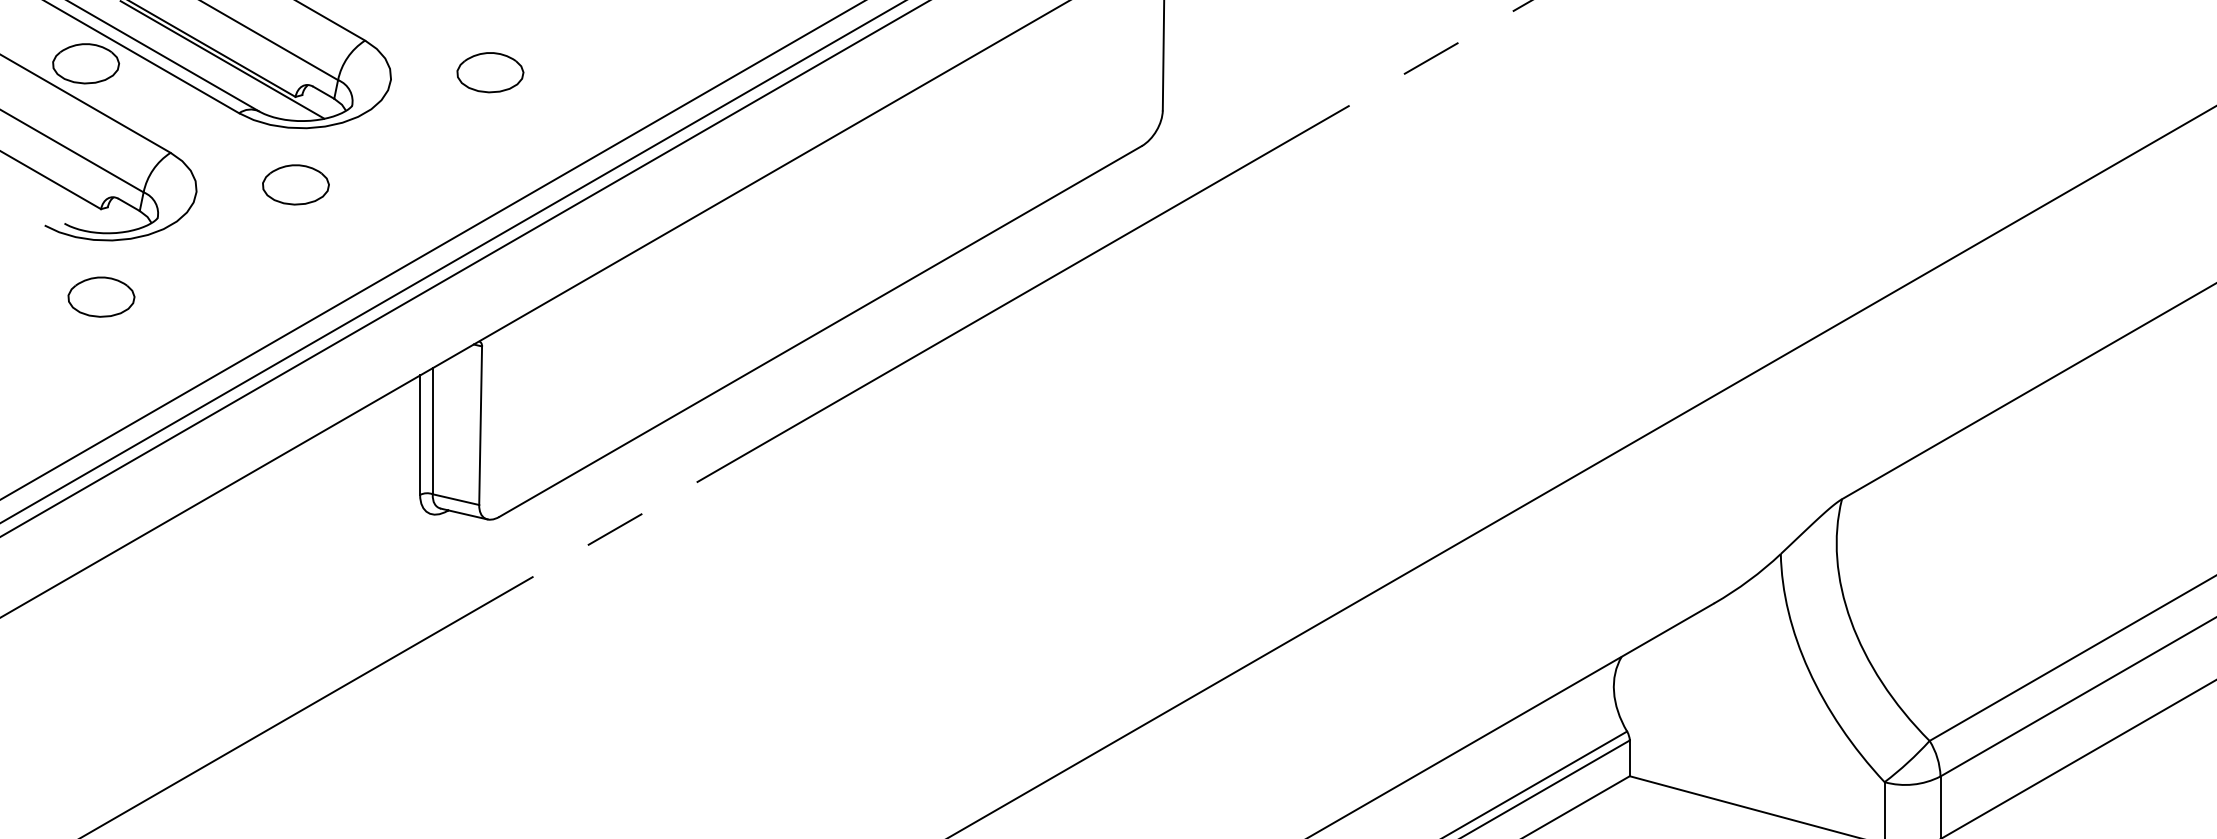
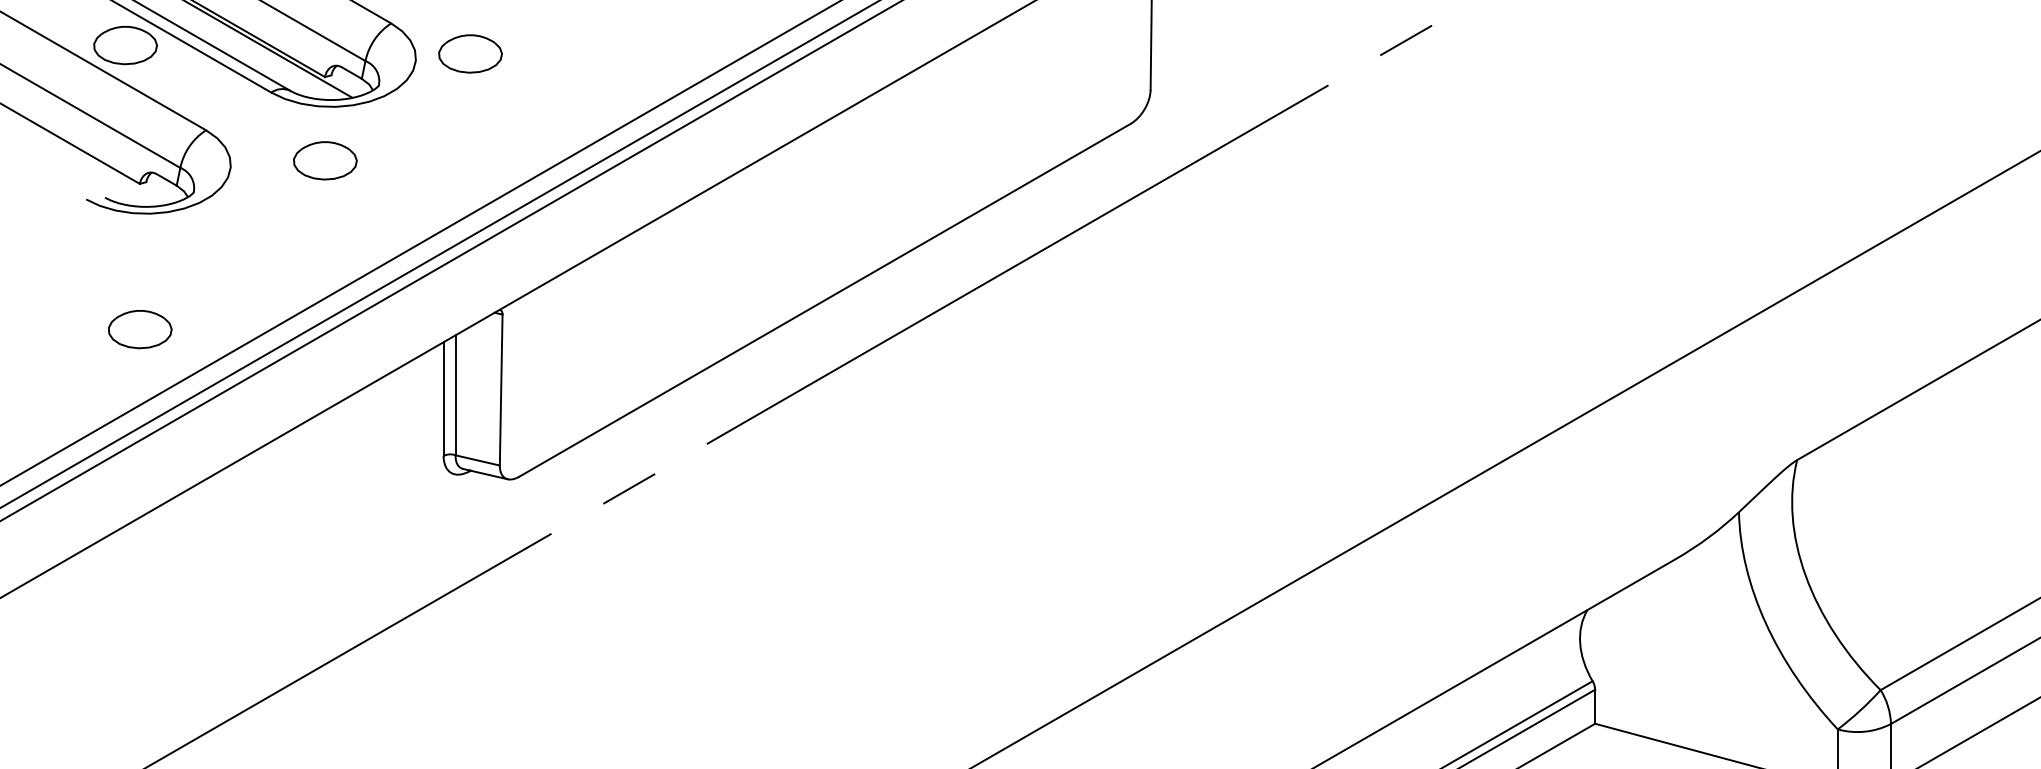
part: (490, 72) -> (470, 53), moved
part: (101, 296) -> (140, 328), moved

